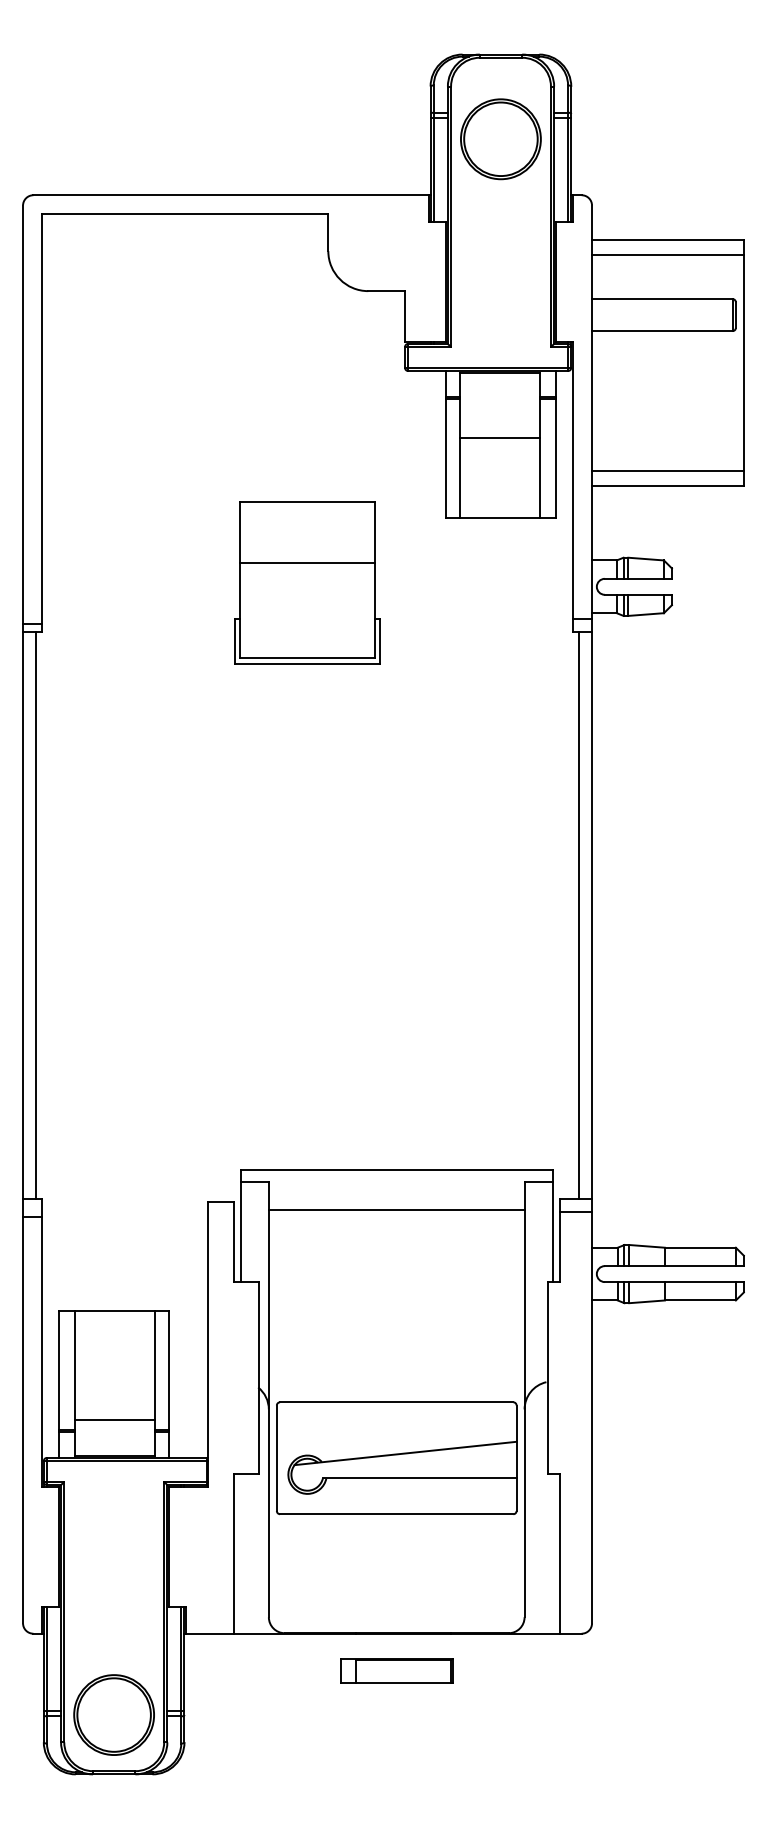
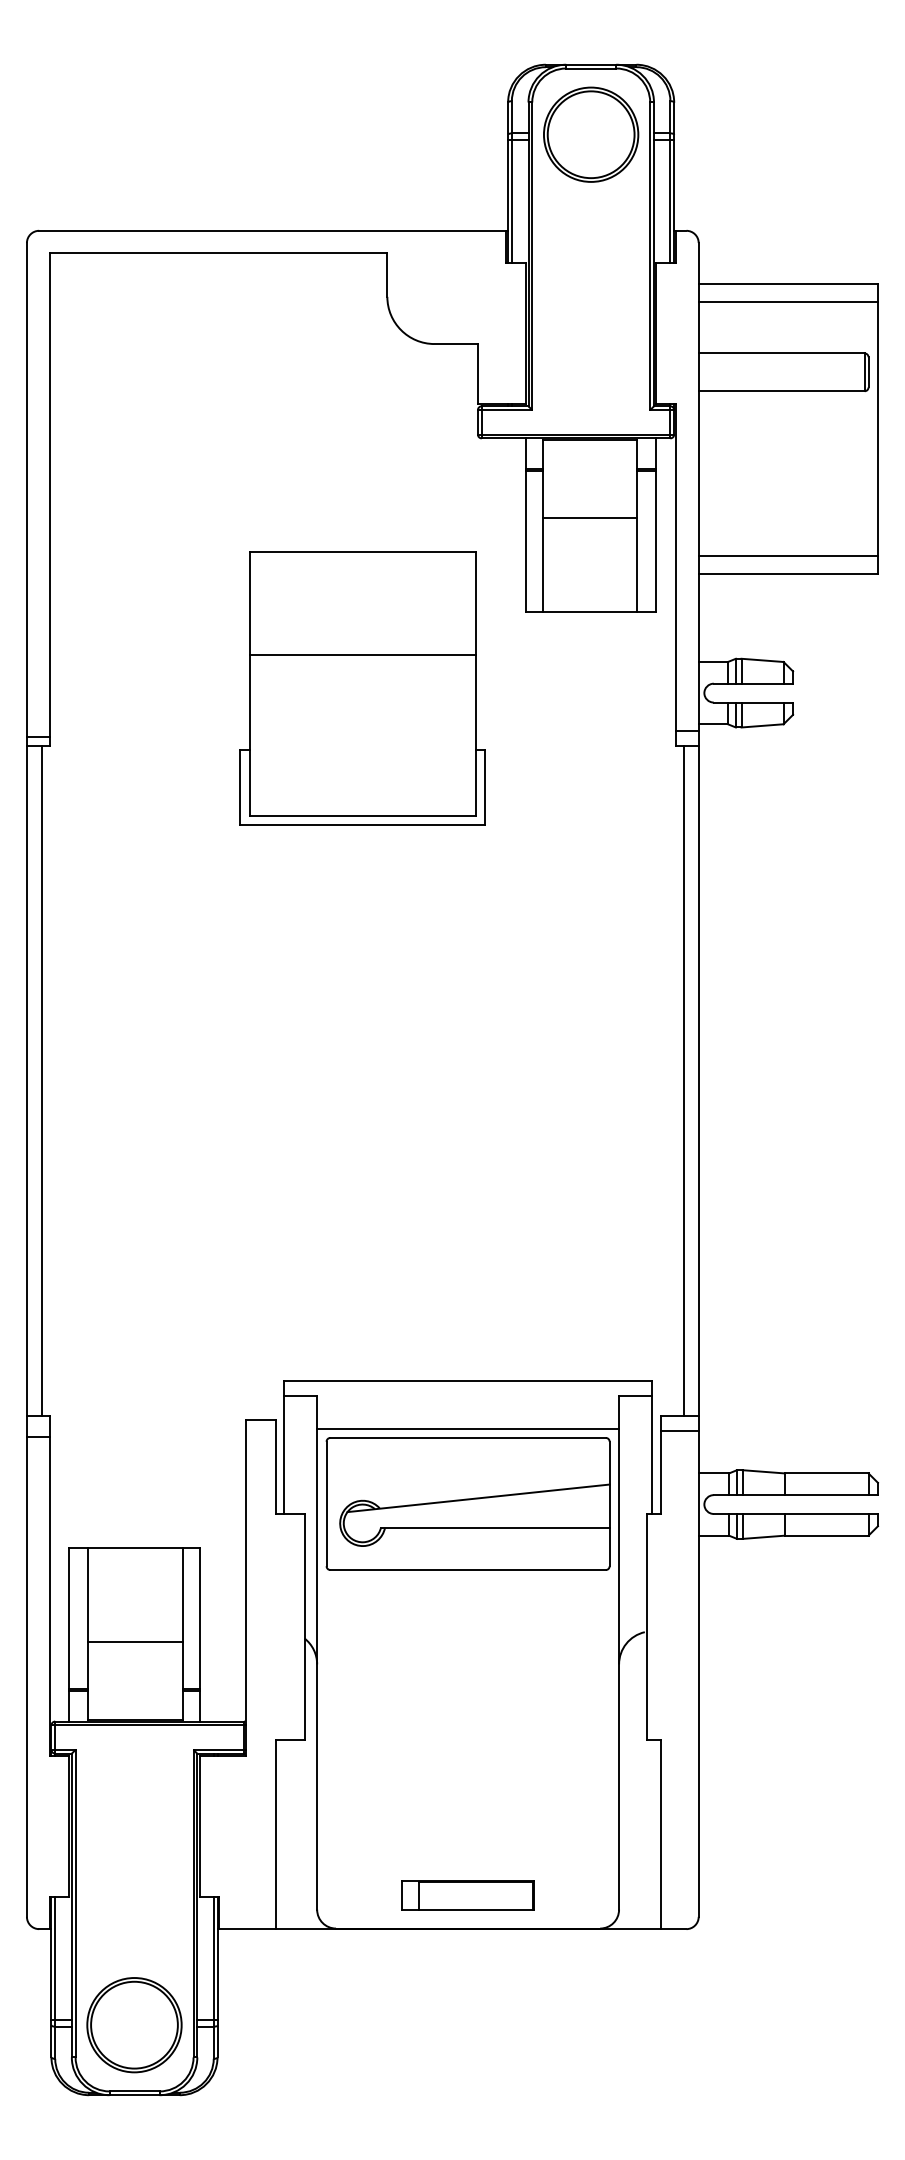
part: (501, 139) -> (591, 134), moved
part: (307, 582) -> (362, 688), size x1.43
line: (115, 1420) -> (135, 1642), moved
part: (396, 1457) -> (467, 1503), moved
part: (396, 1671) -> (467, 1895), moved

